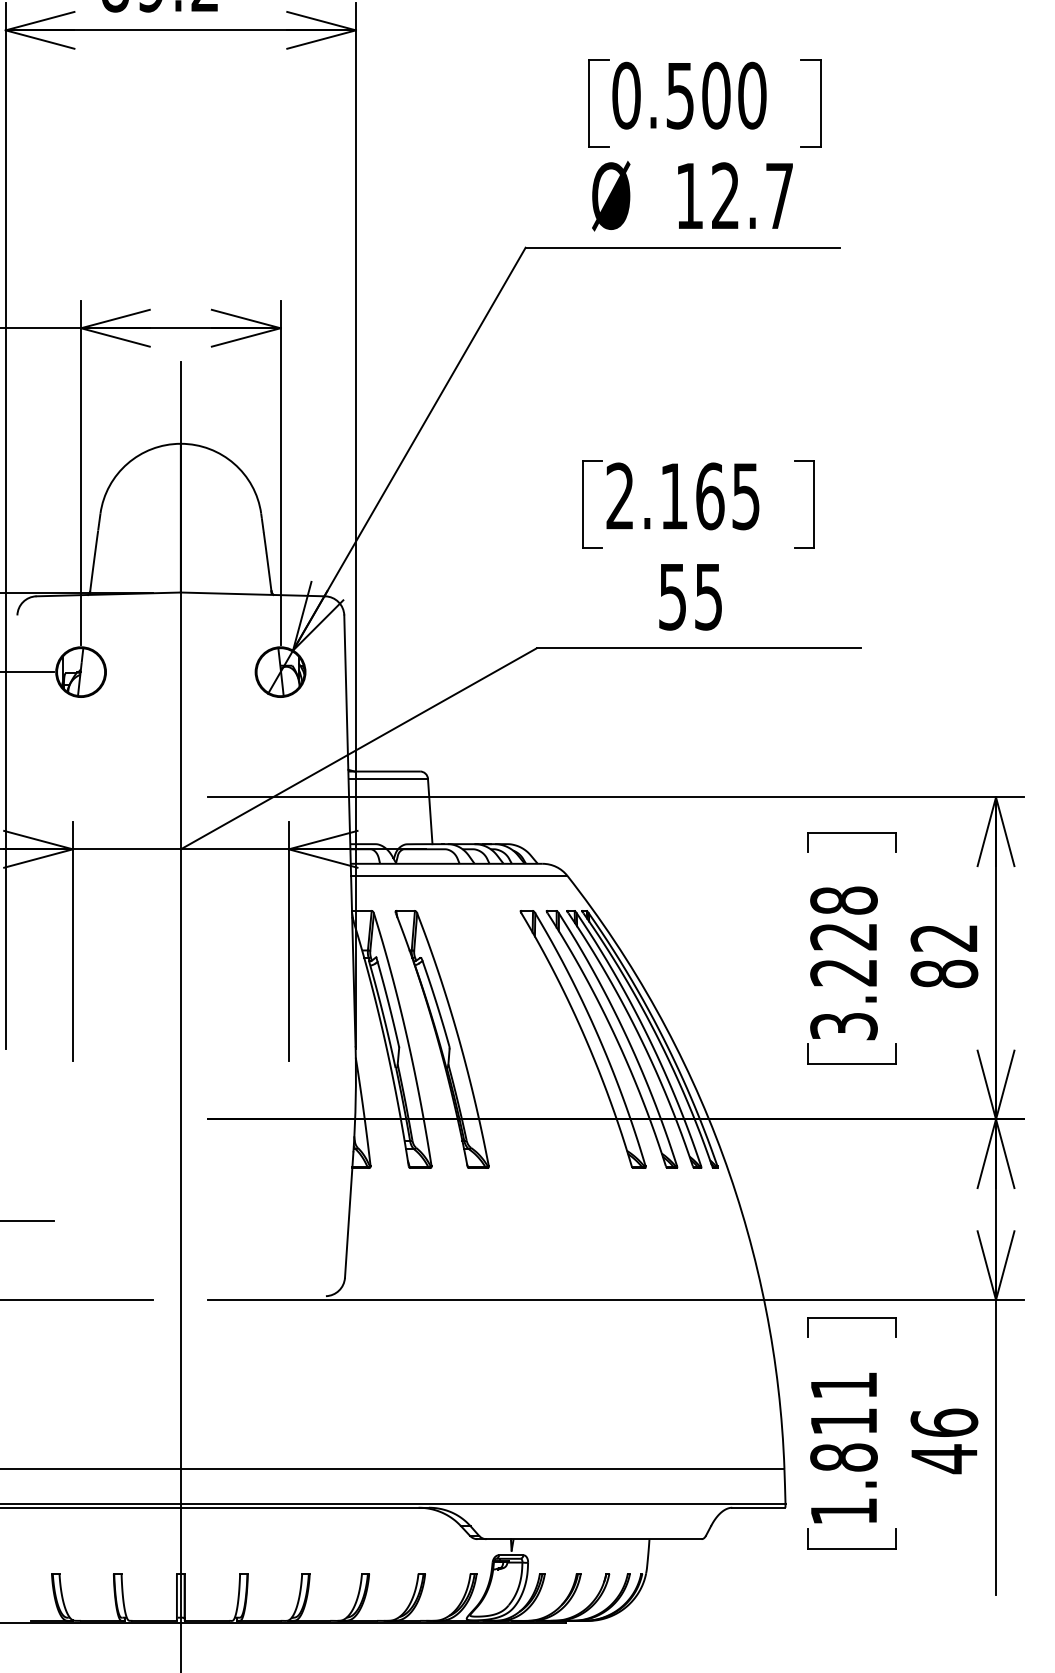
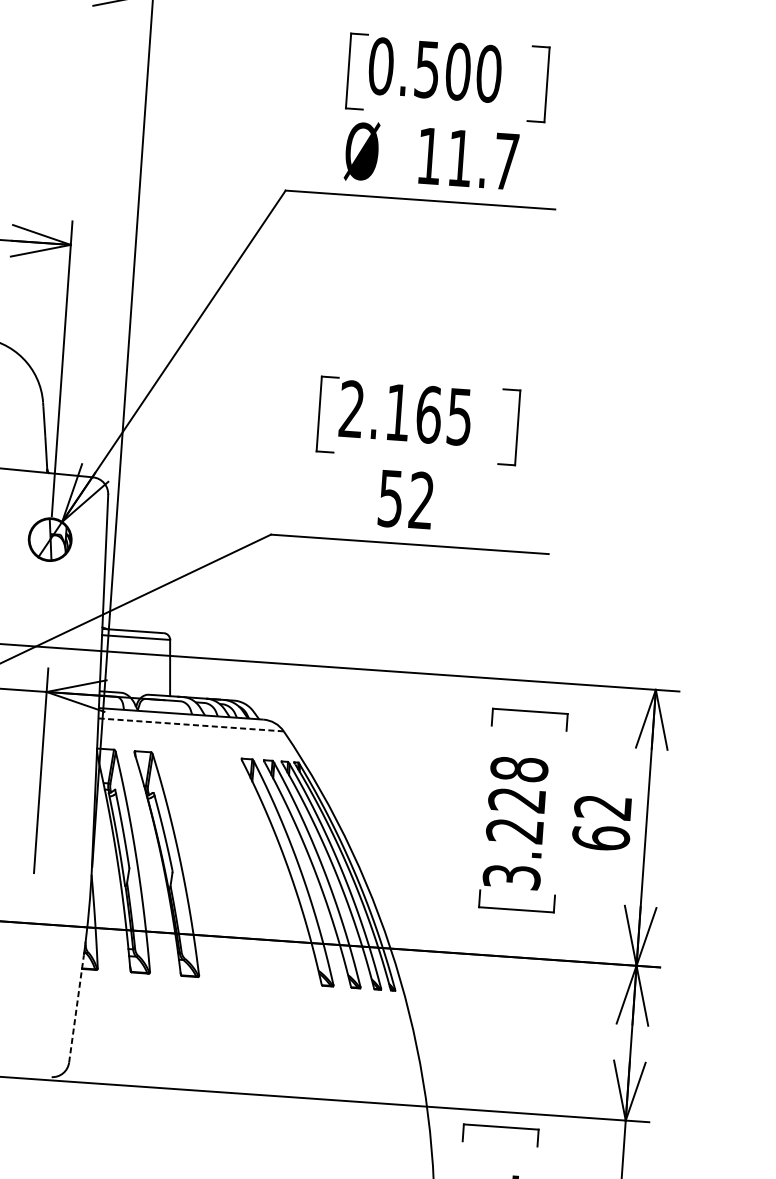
text: (725, 195) -> (460, 157), 12.7 -> 11.7
text: (708, 596) -> (421, 500), 55 -> 52
line: (458, 875) -> (190, 724), solid -> dashed
text: (944, 973) -> (601, 837), 82 -> 62
line: (349, 1215) -> (76, 1009), solid -> dashed

